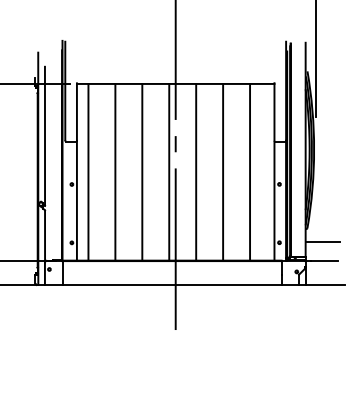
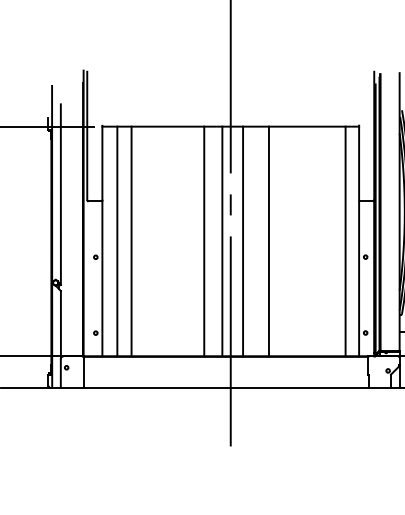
line: (115, 171) -> (131, 240), moved
line: (142, 171) -> (204, 240), moved
line: (196, 171) -> (243, 240), moved
line: (223, 171) -> (269, 240), moved
line: (250, 171) -> (346, 240), moved

